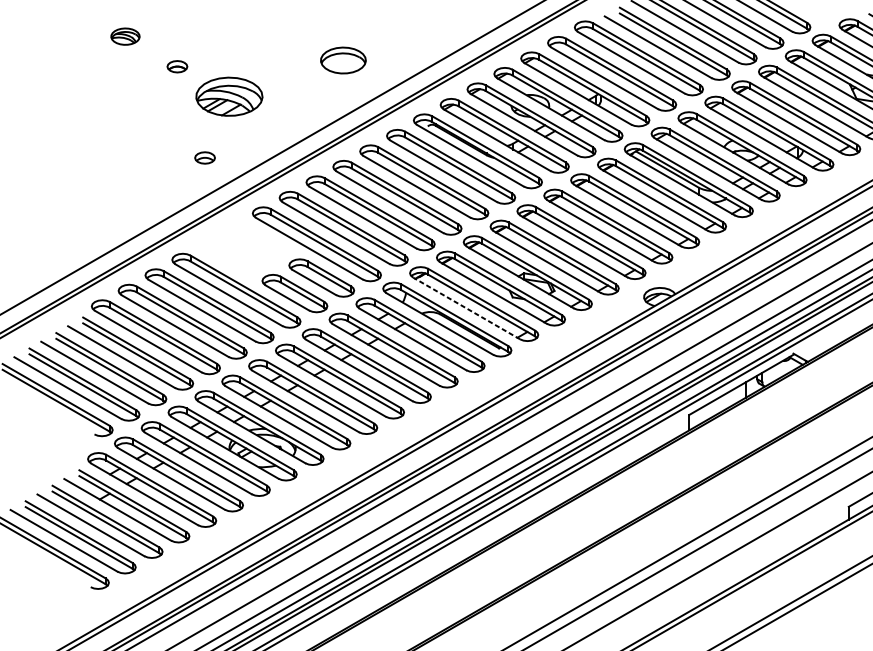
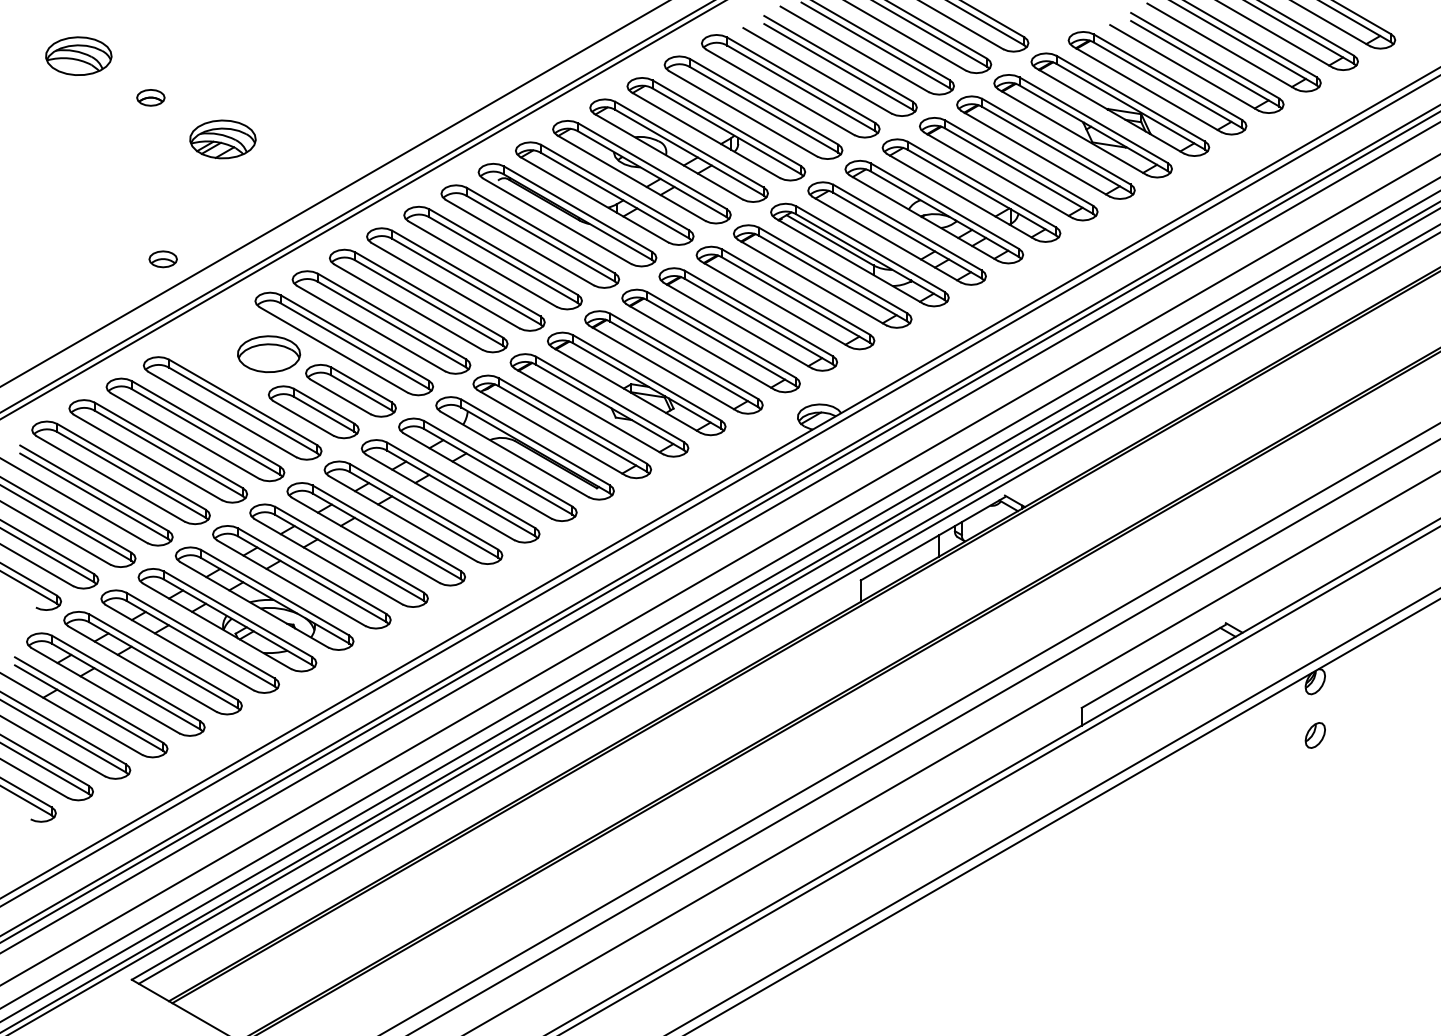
part: (125, 36) -> (78, 55), size x1.67
part: (343, 60) -> (269, 354), moved
part: (229, 96) -> (222, 139), size x0.71
part: (204, 158) -> (162, 259), moved
line: (466, 308) -> (551, 432), dashed -> solid

